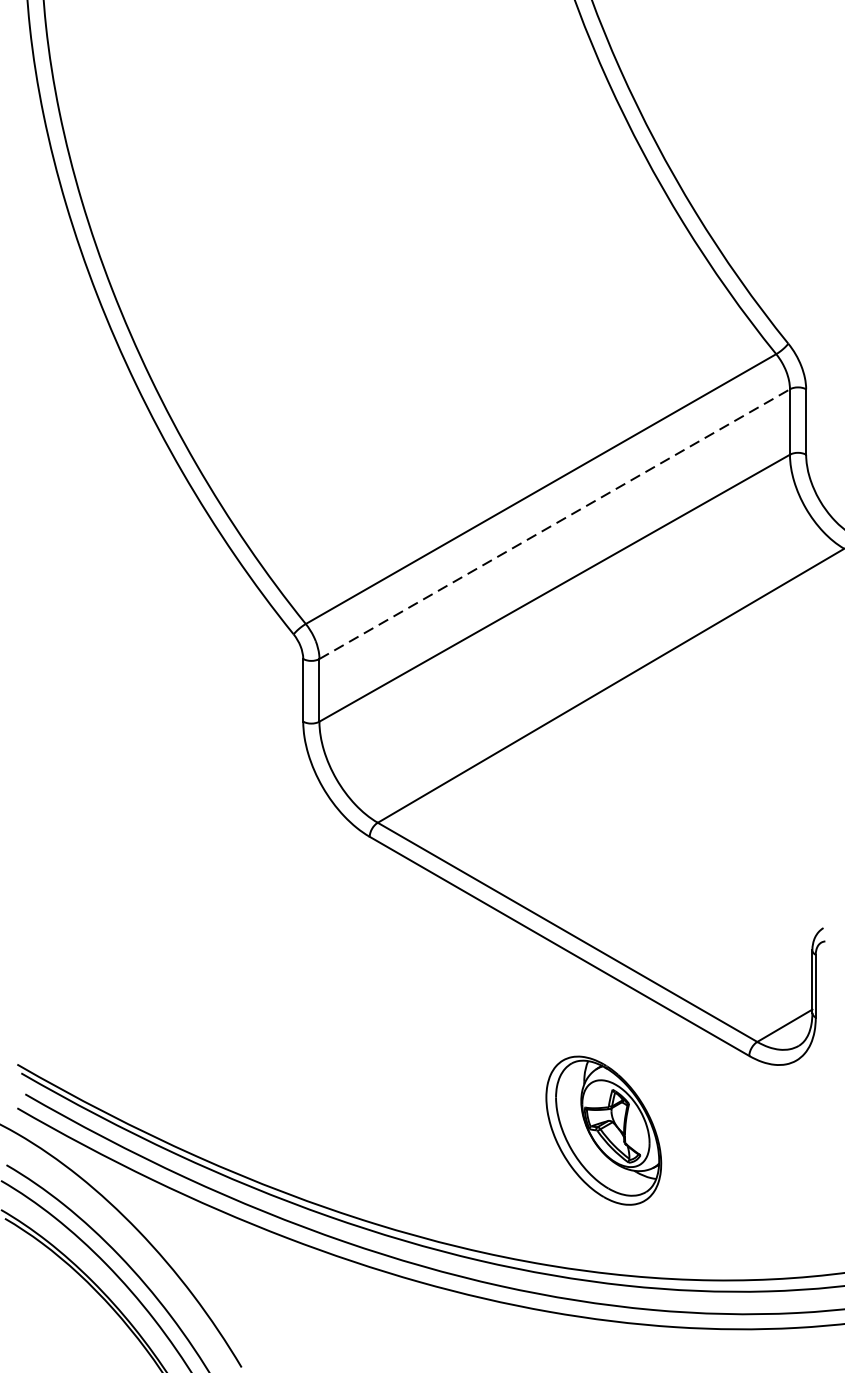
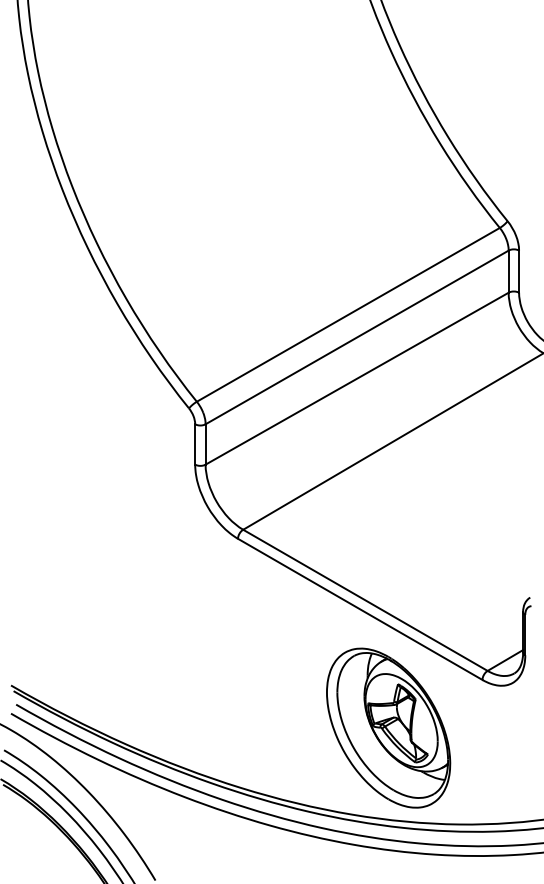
line: (555, 524) -> (357, 337), dashed -> solid
part: (603, 1129) -> (388, 727), size x1.67

